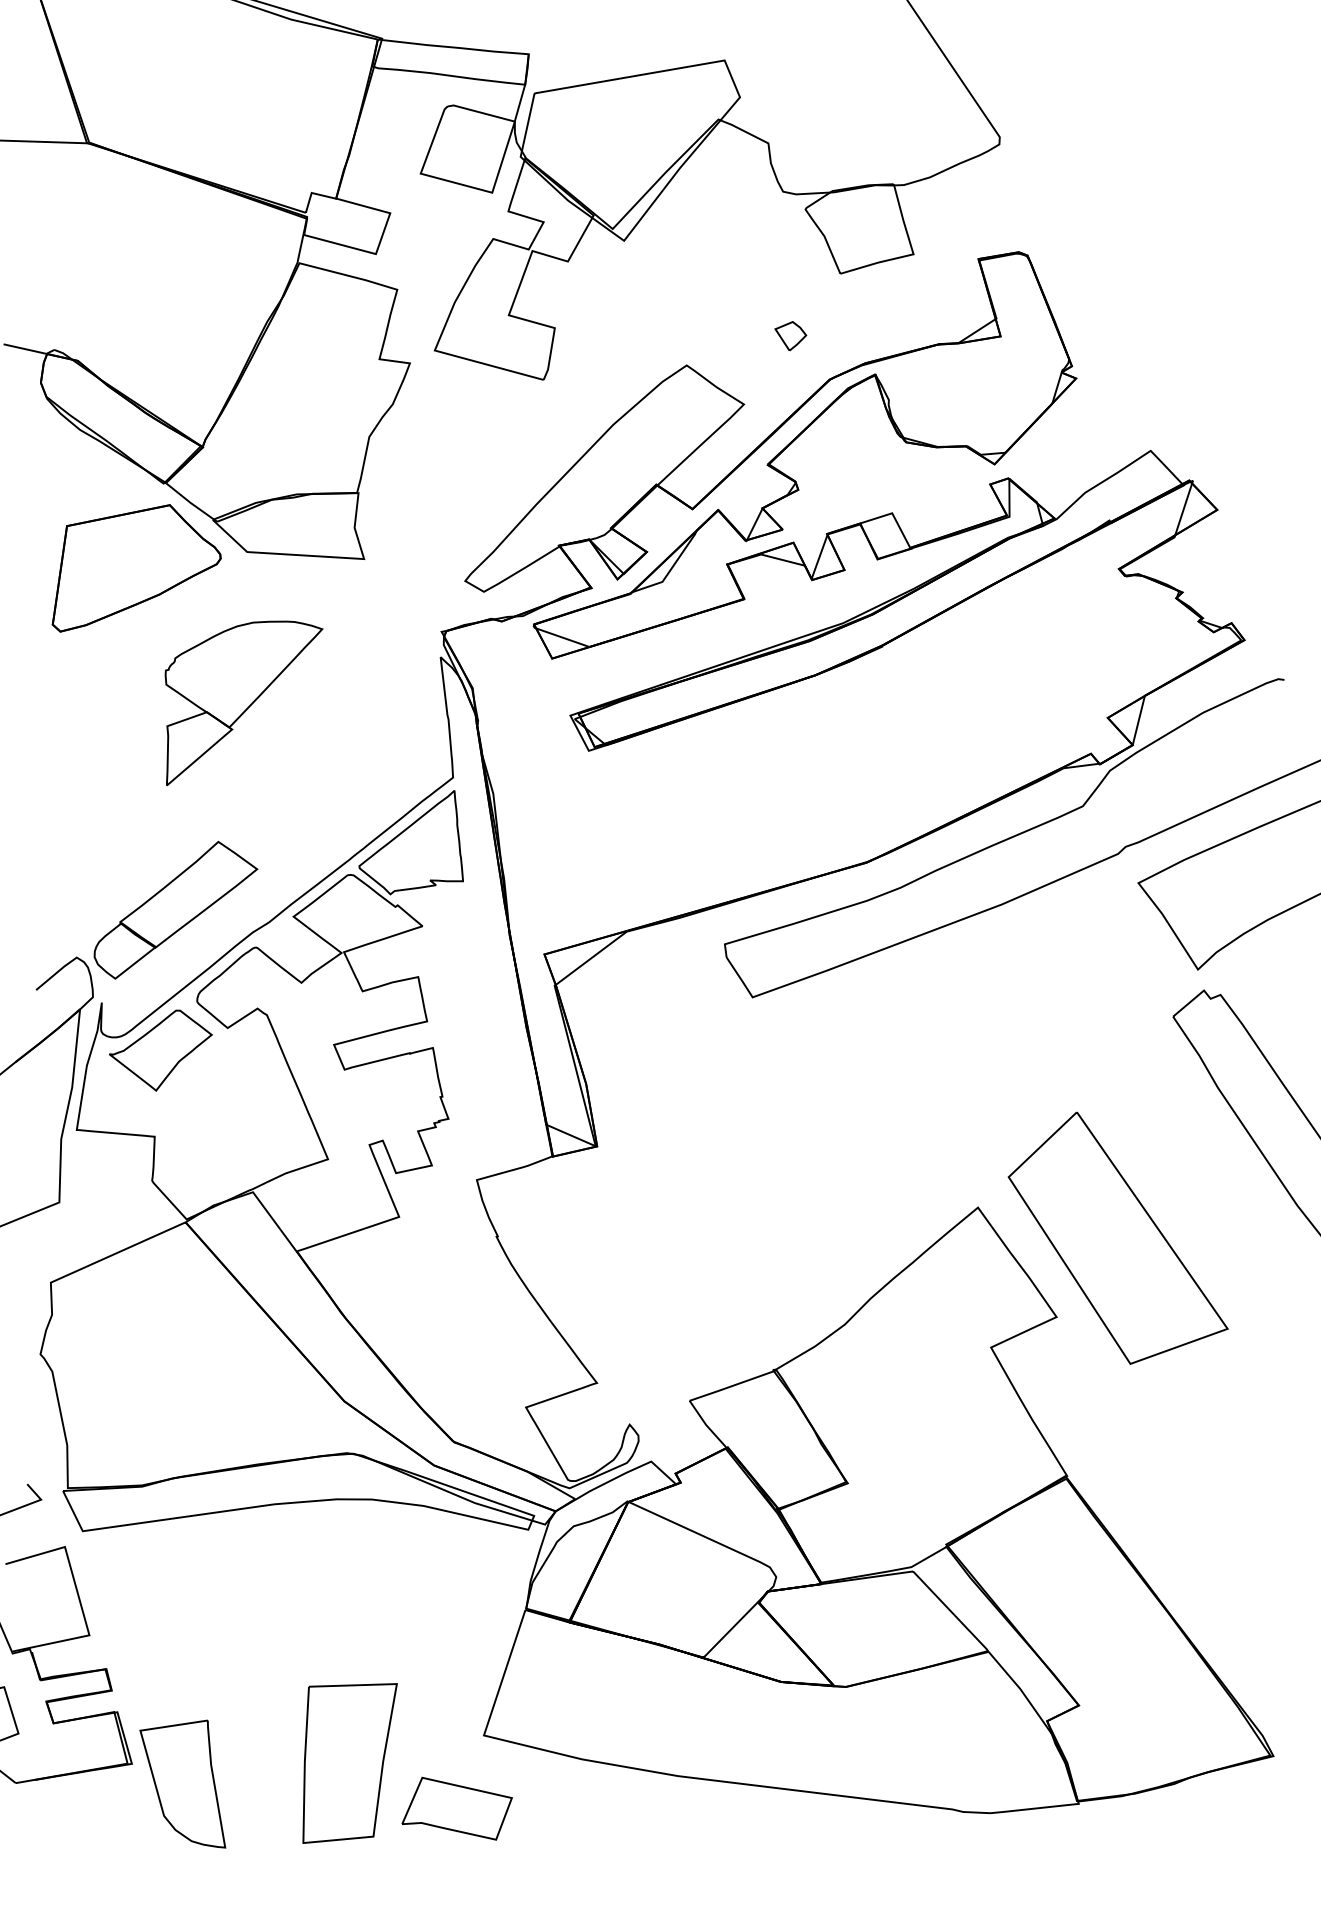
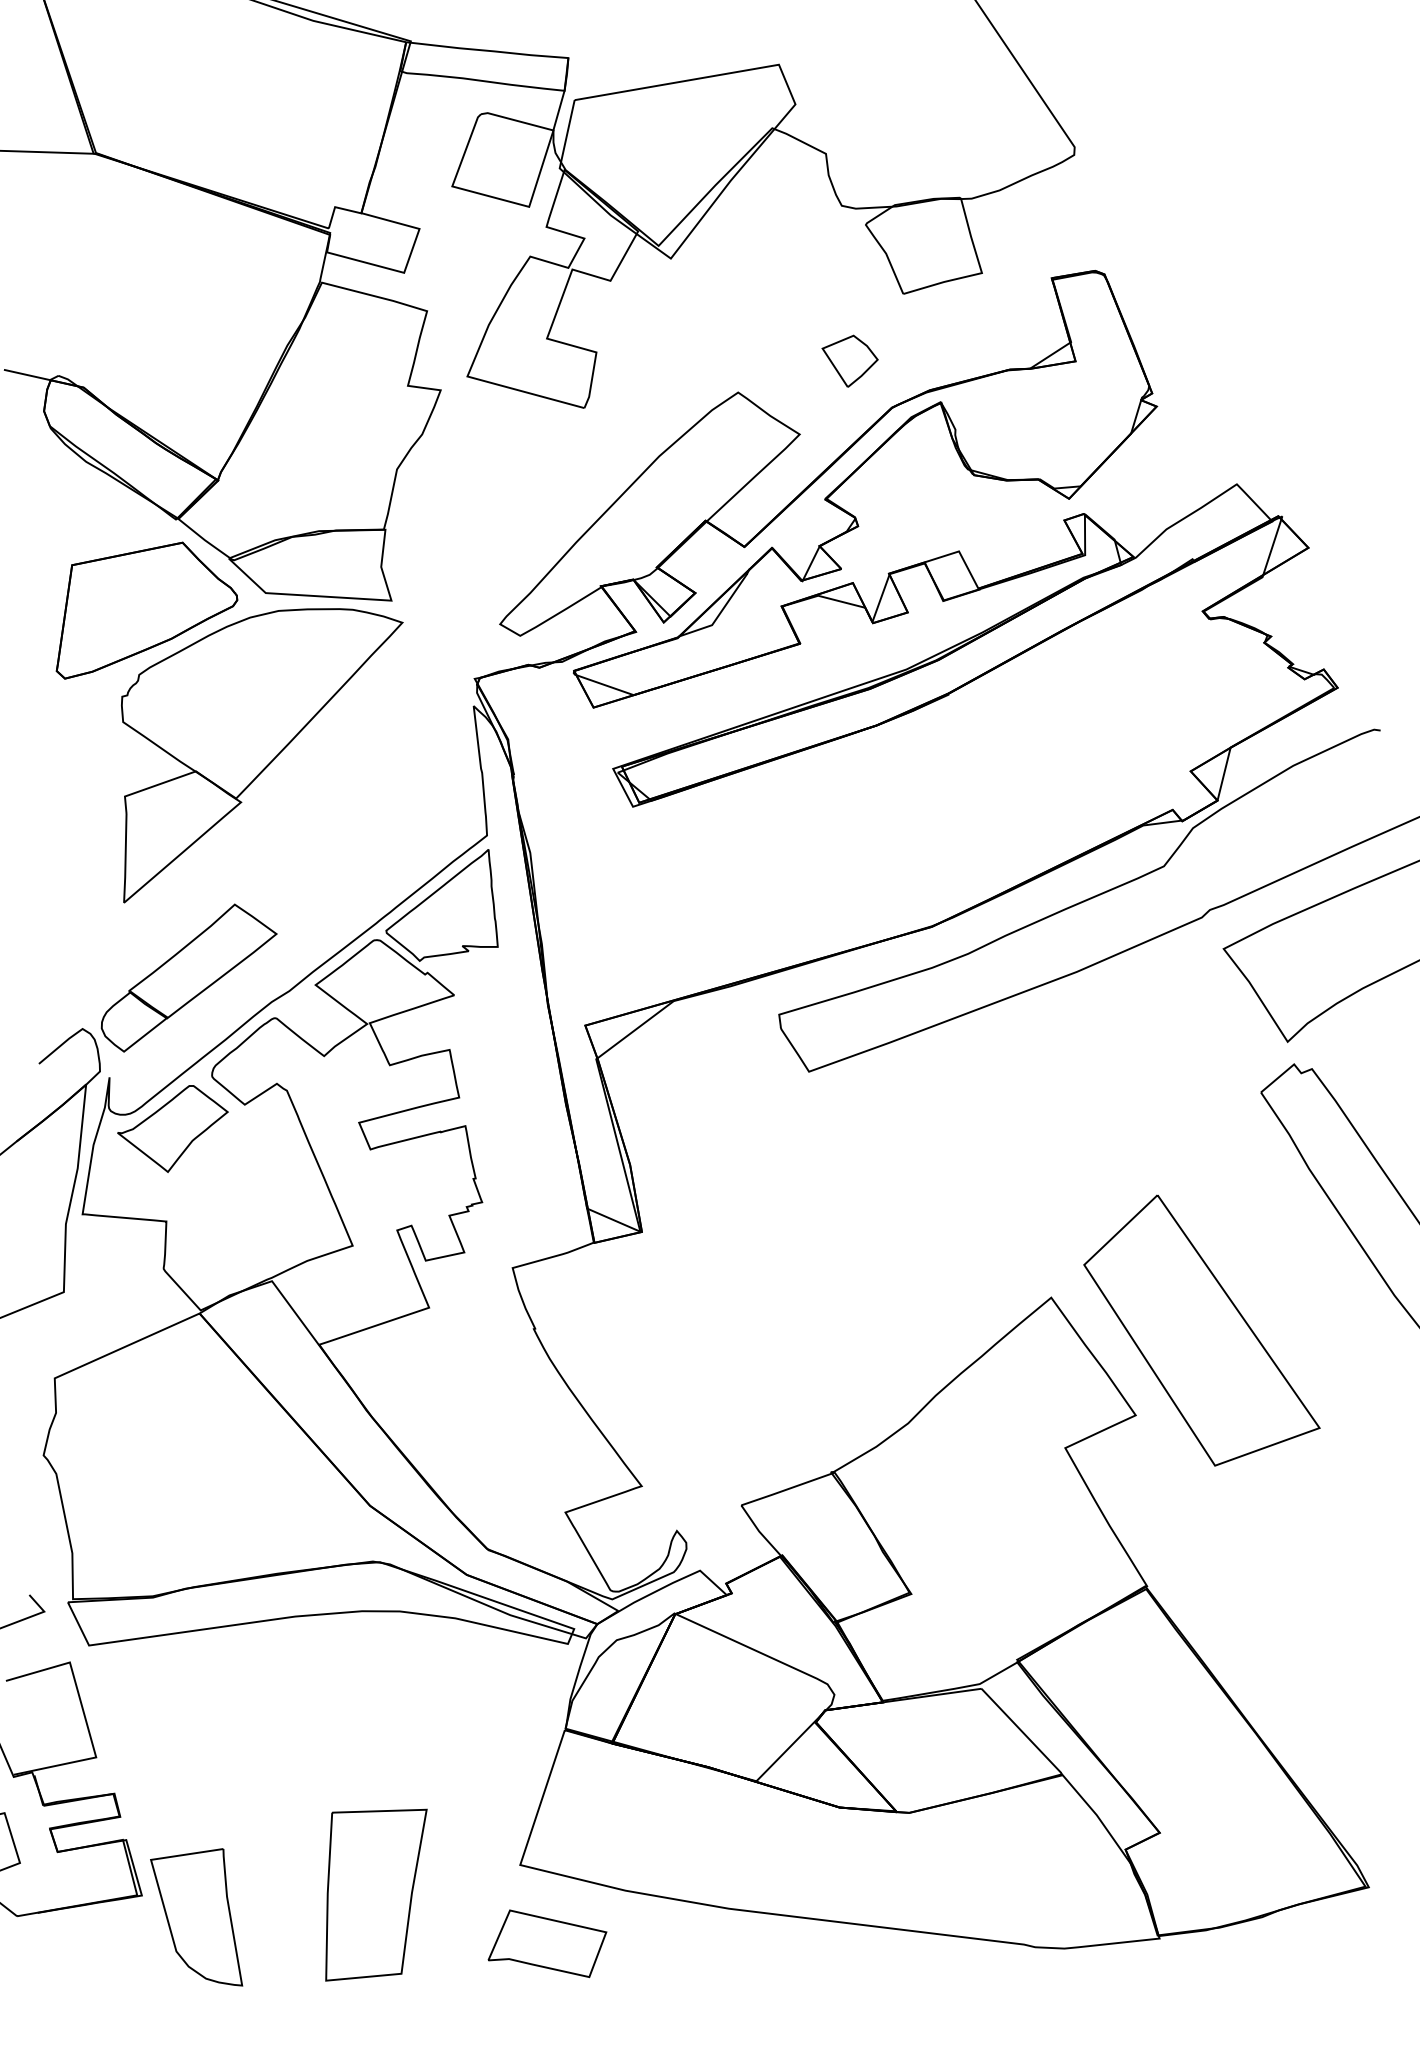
part: (790, 335) -> (849, 360), size x1.67
part: (244, 703) -> (262, 755), size x1.67
part: (457, 1808) -> (547, 1943), moved

